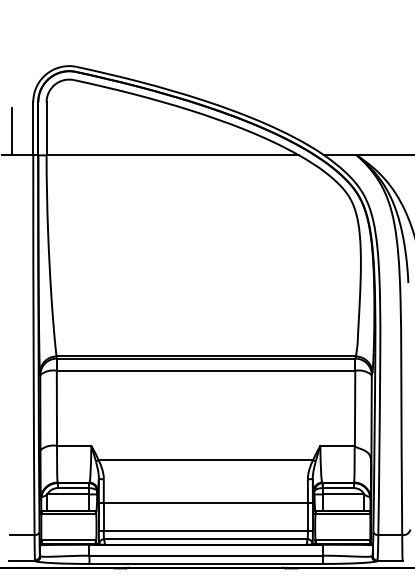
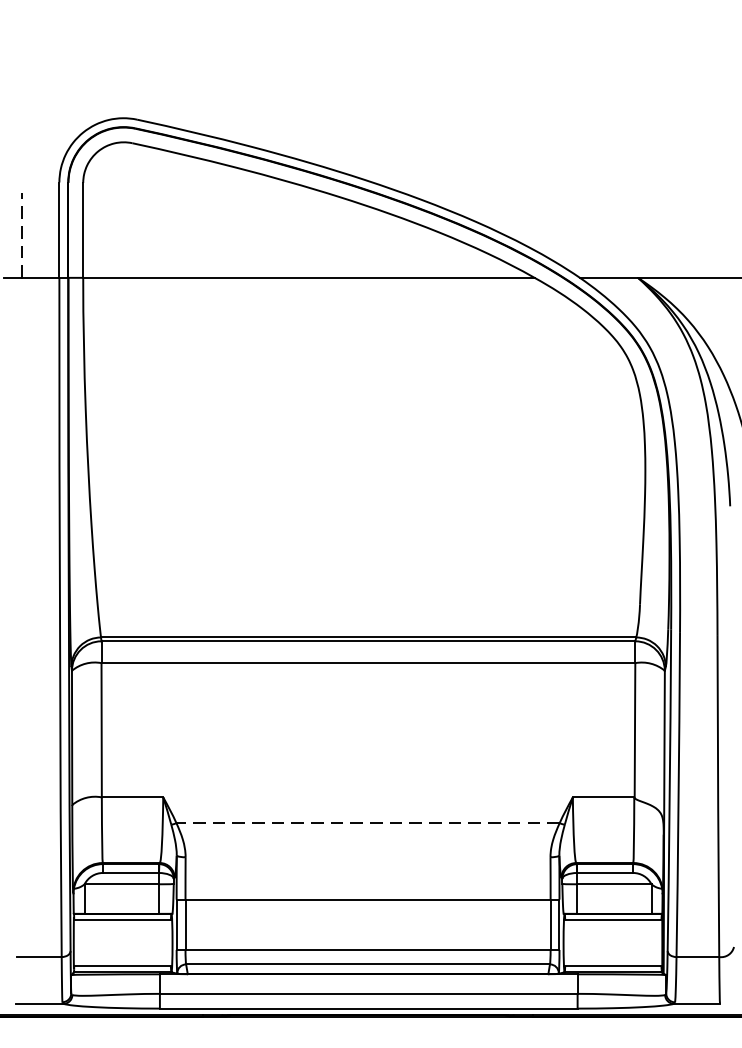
line: (12, 131) -> (22, 235), solid -> dashed
line: (205, 460) -> (367, 823), solid -> dashed

